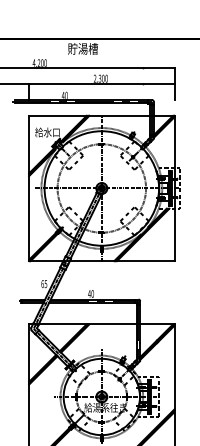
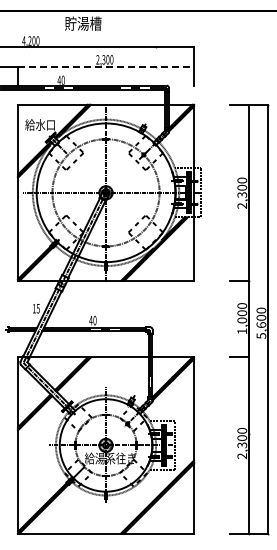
line: (102, 84) -> (106, 66), solid -> dashed
text: (41, 283) -> (33, 308), 65 -> 15

